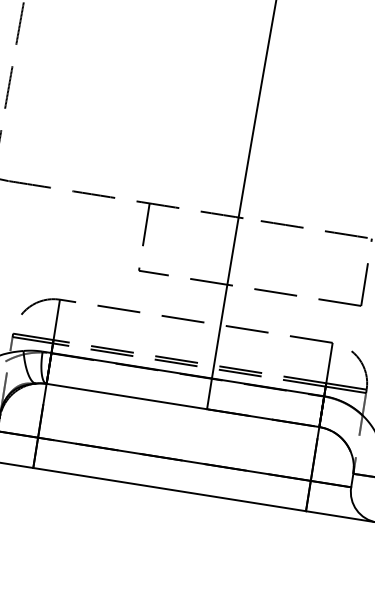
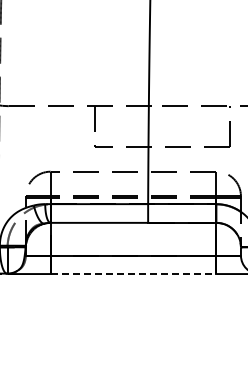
line: (169, 490) -> (133, 274), solid -> dashed

